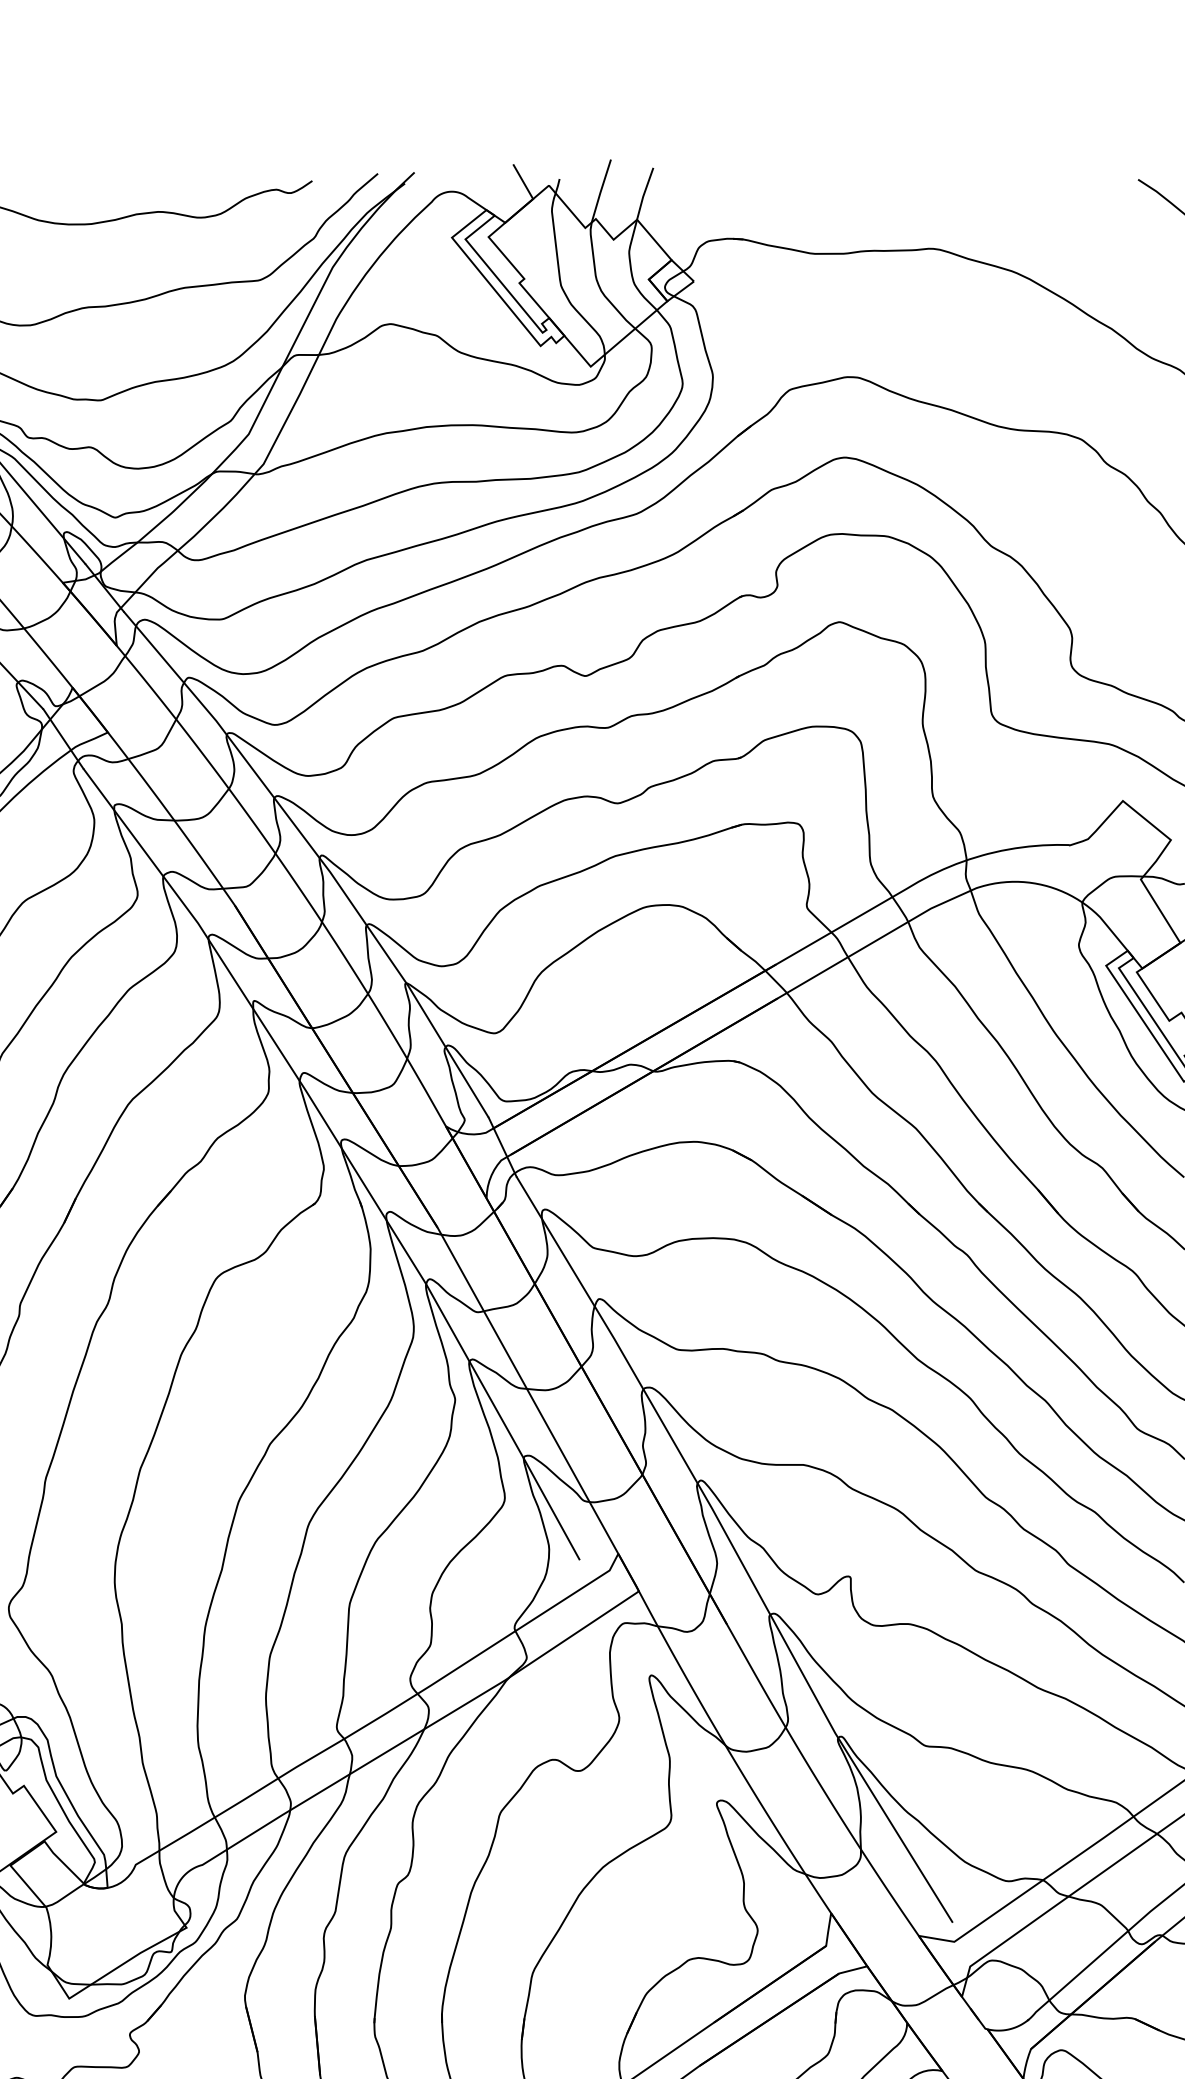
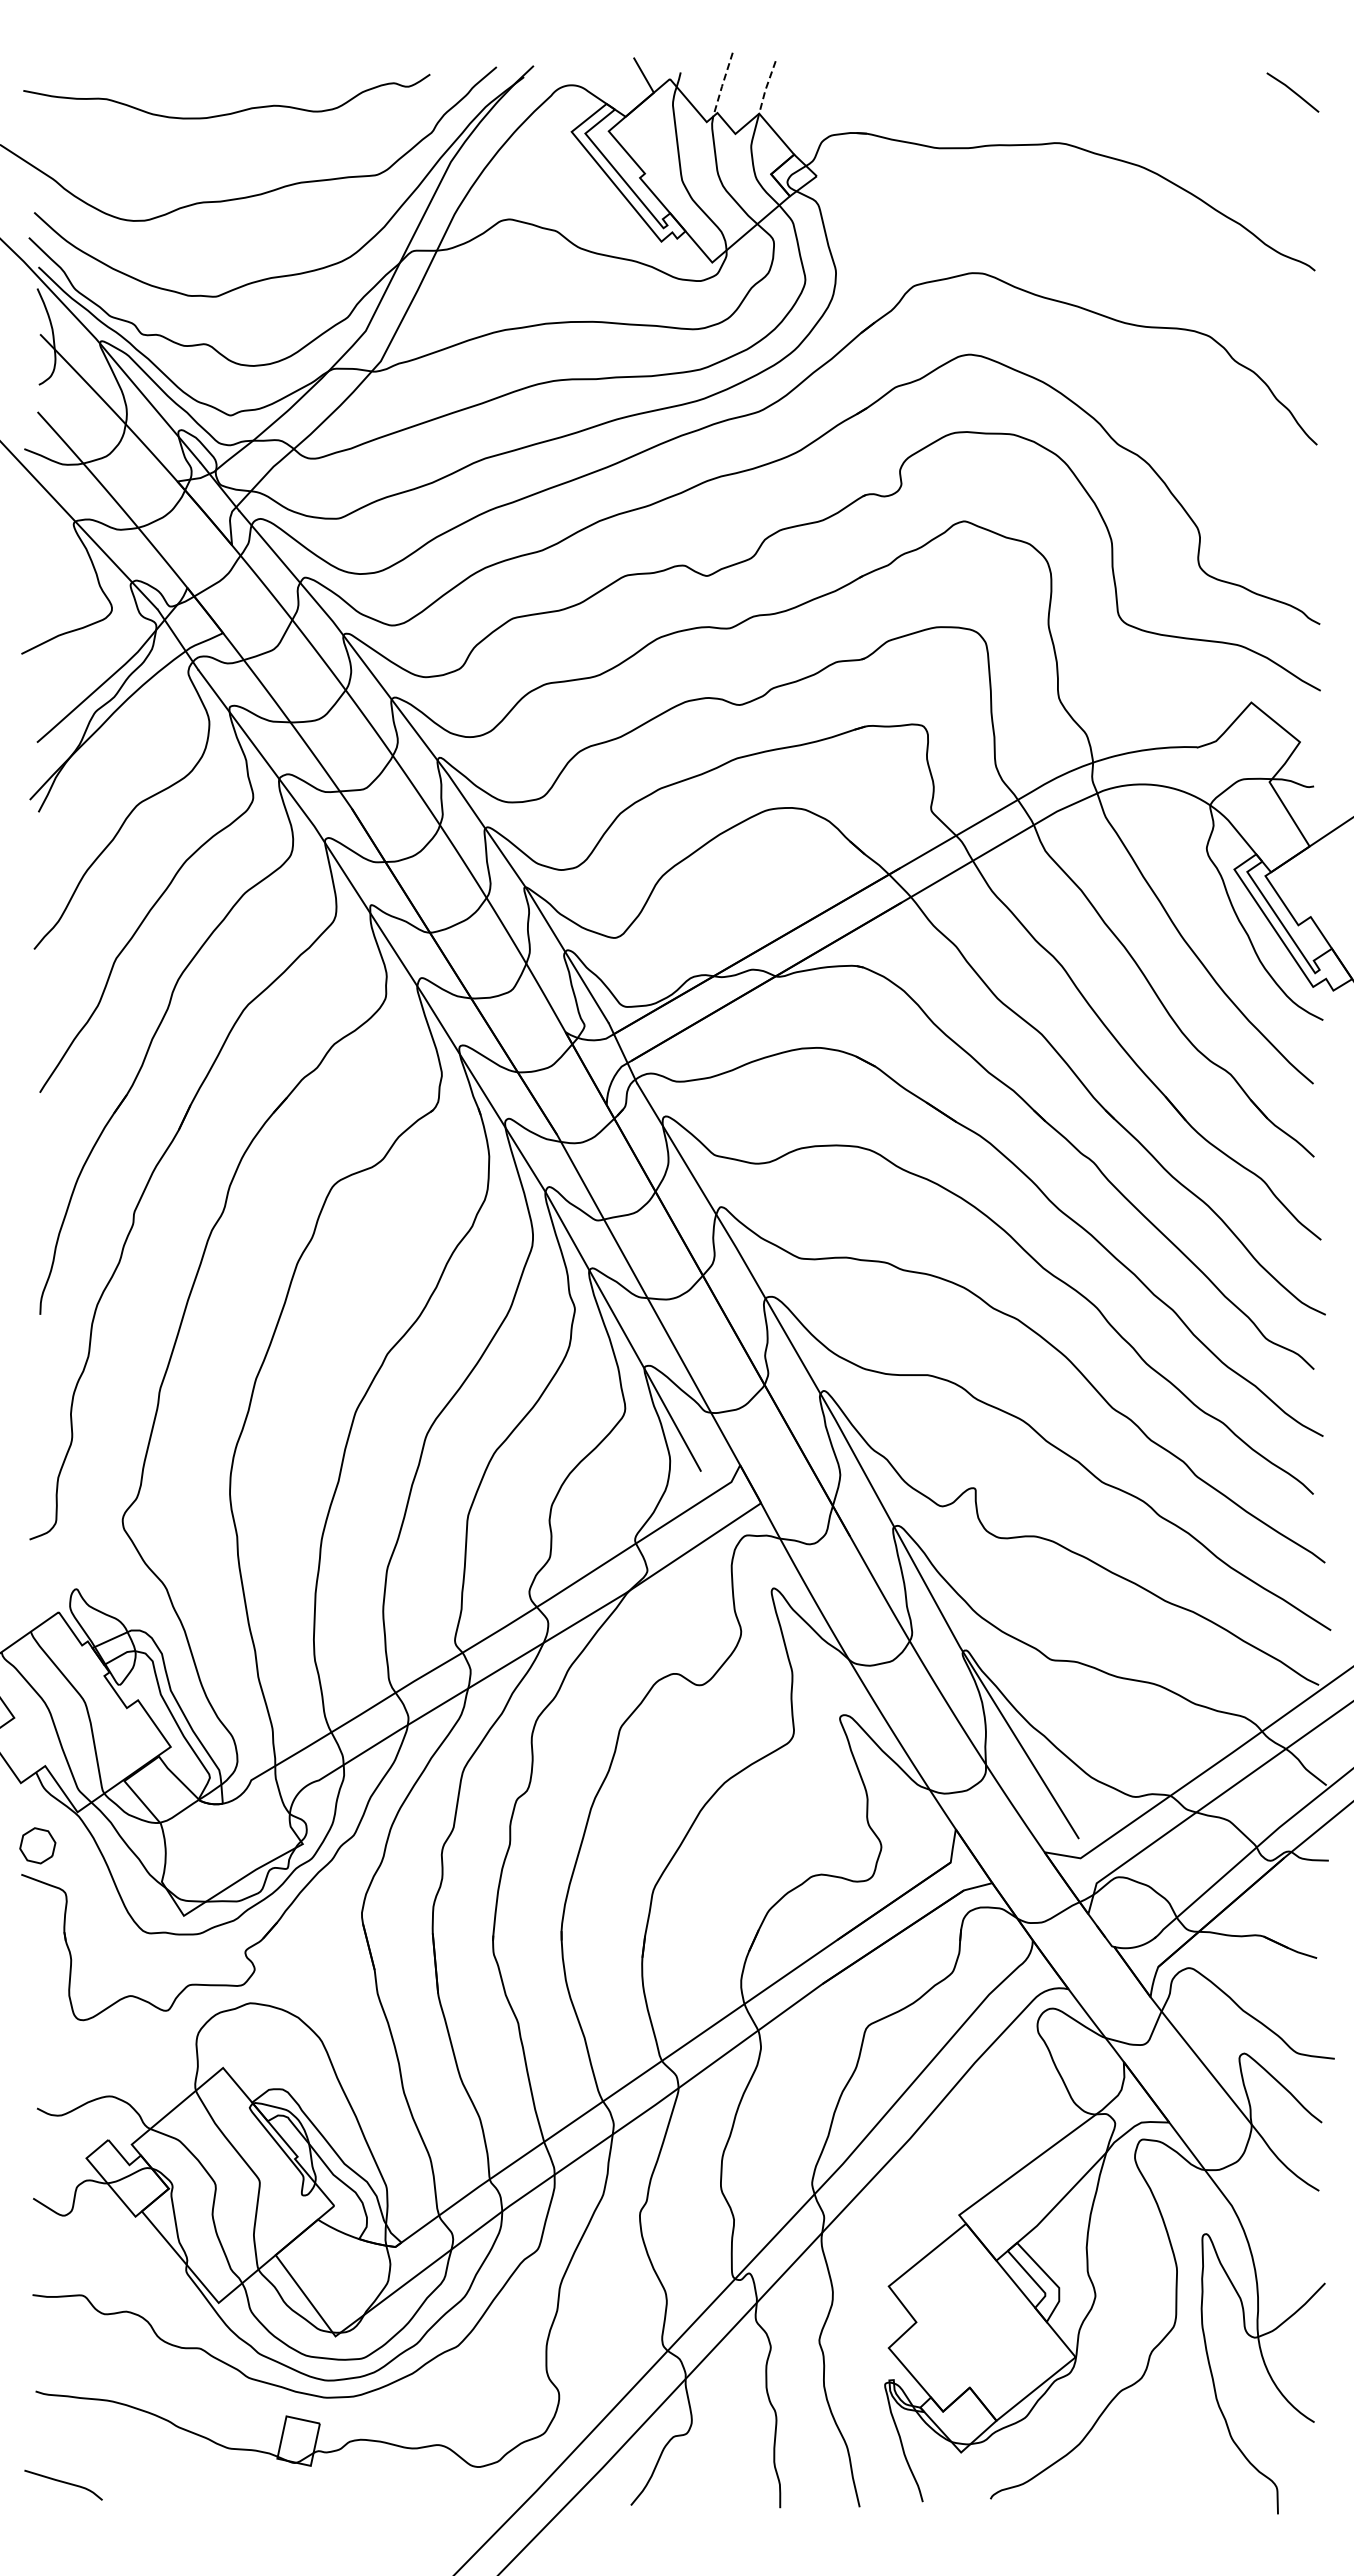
line: (600, 191) -> (722, 85), solid -> dashed
line: (644, 193) -> (766, 87), solid -> dashed

